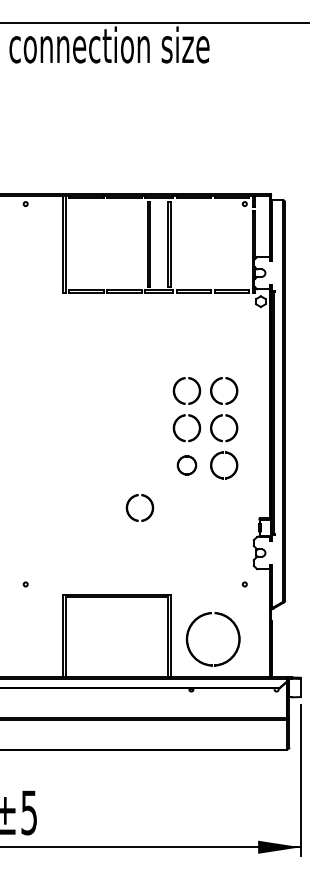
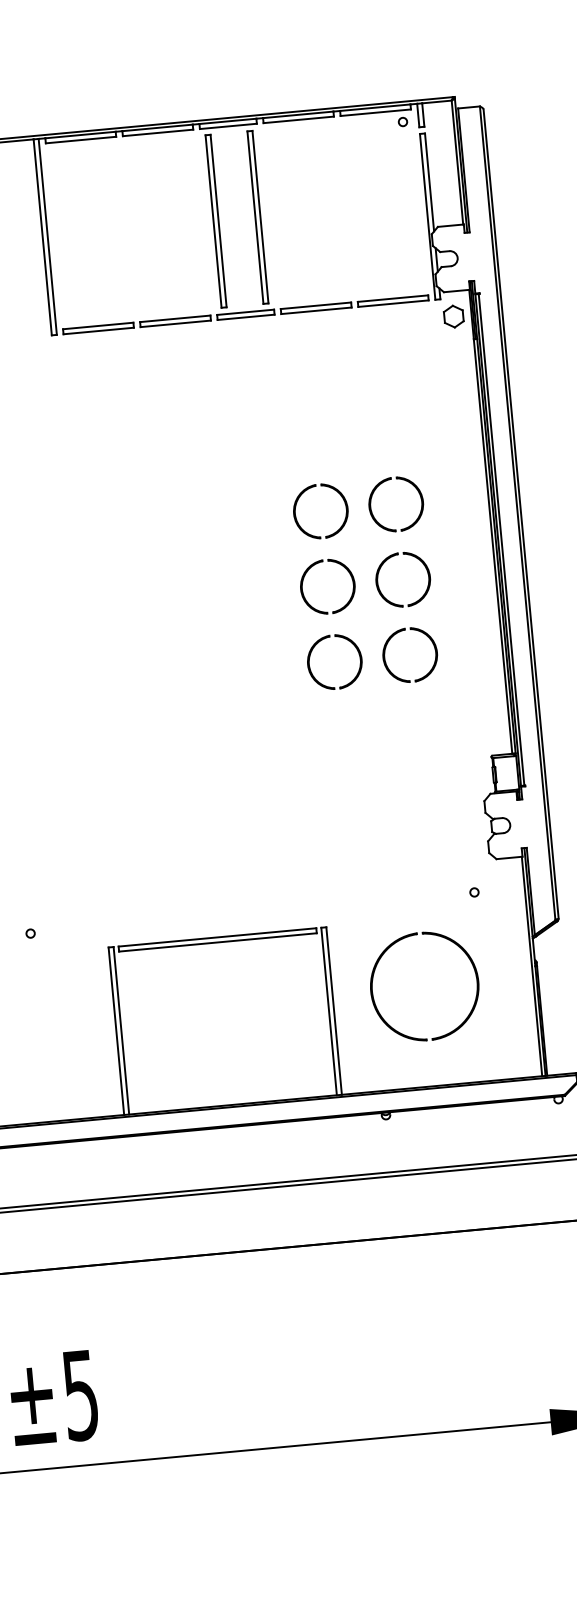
part: (186, 465) -> (333, 662), size x1.43
part: (133, 498) -> (232, 739), removed
part: (188, 639) -> (374, 991), moved

